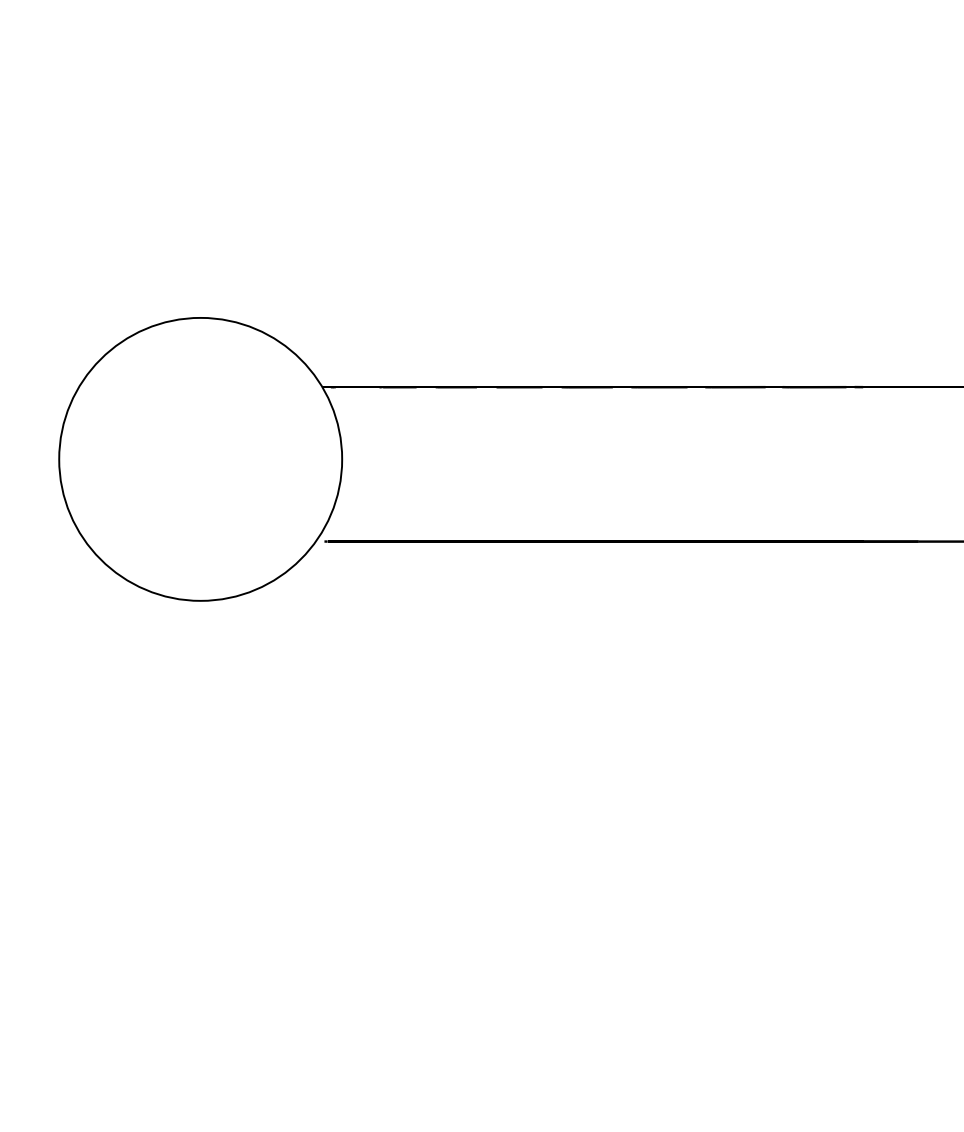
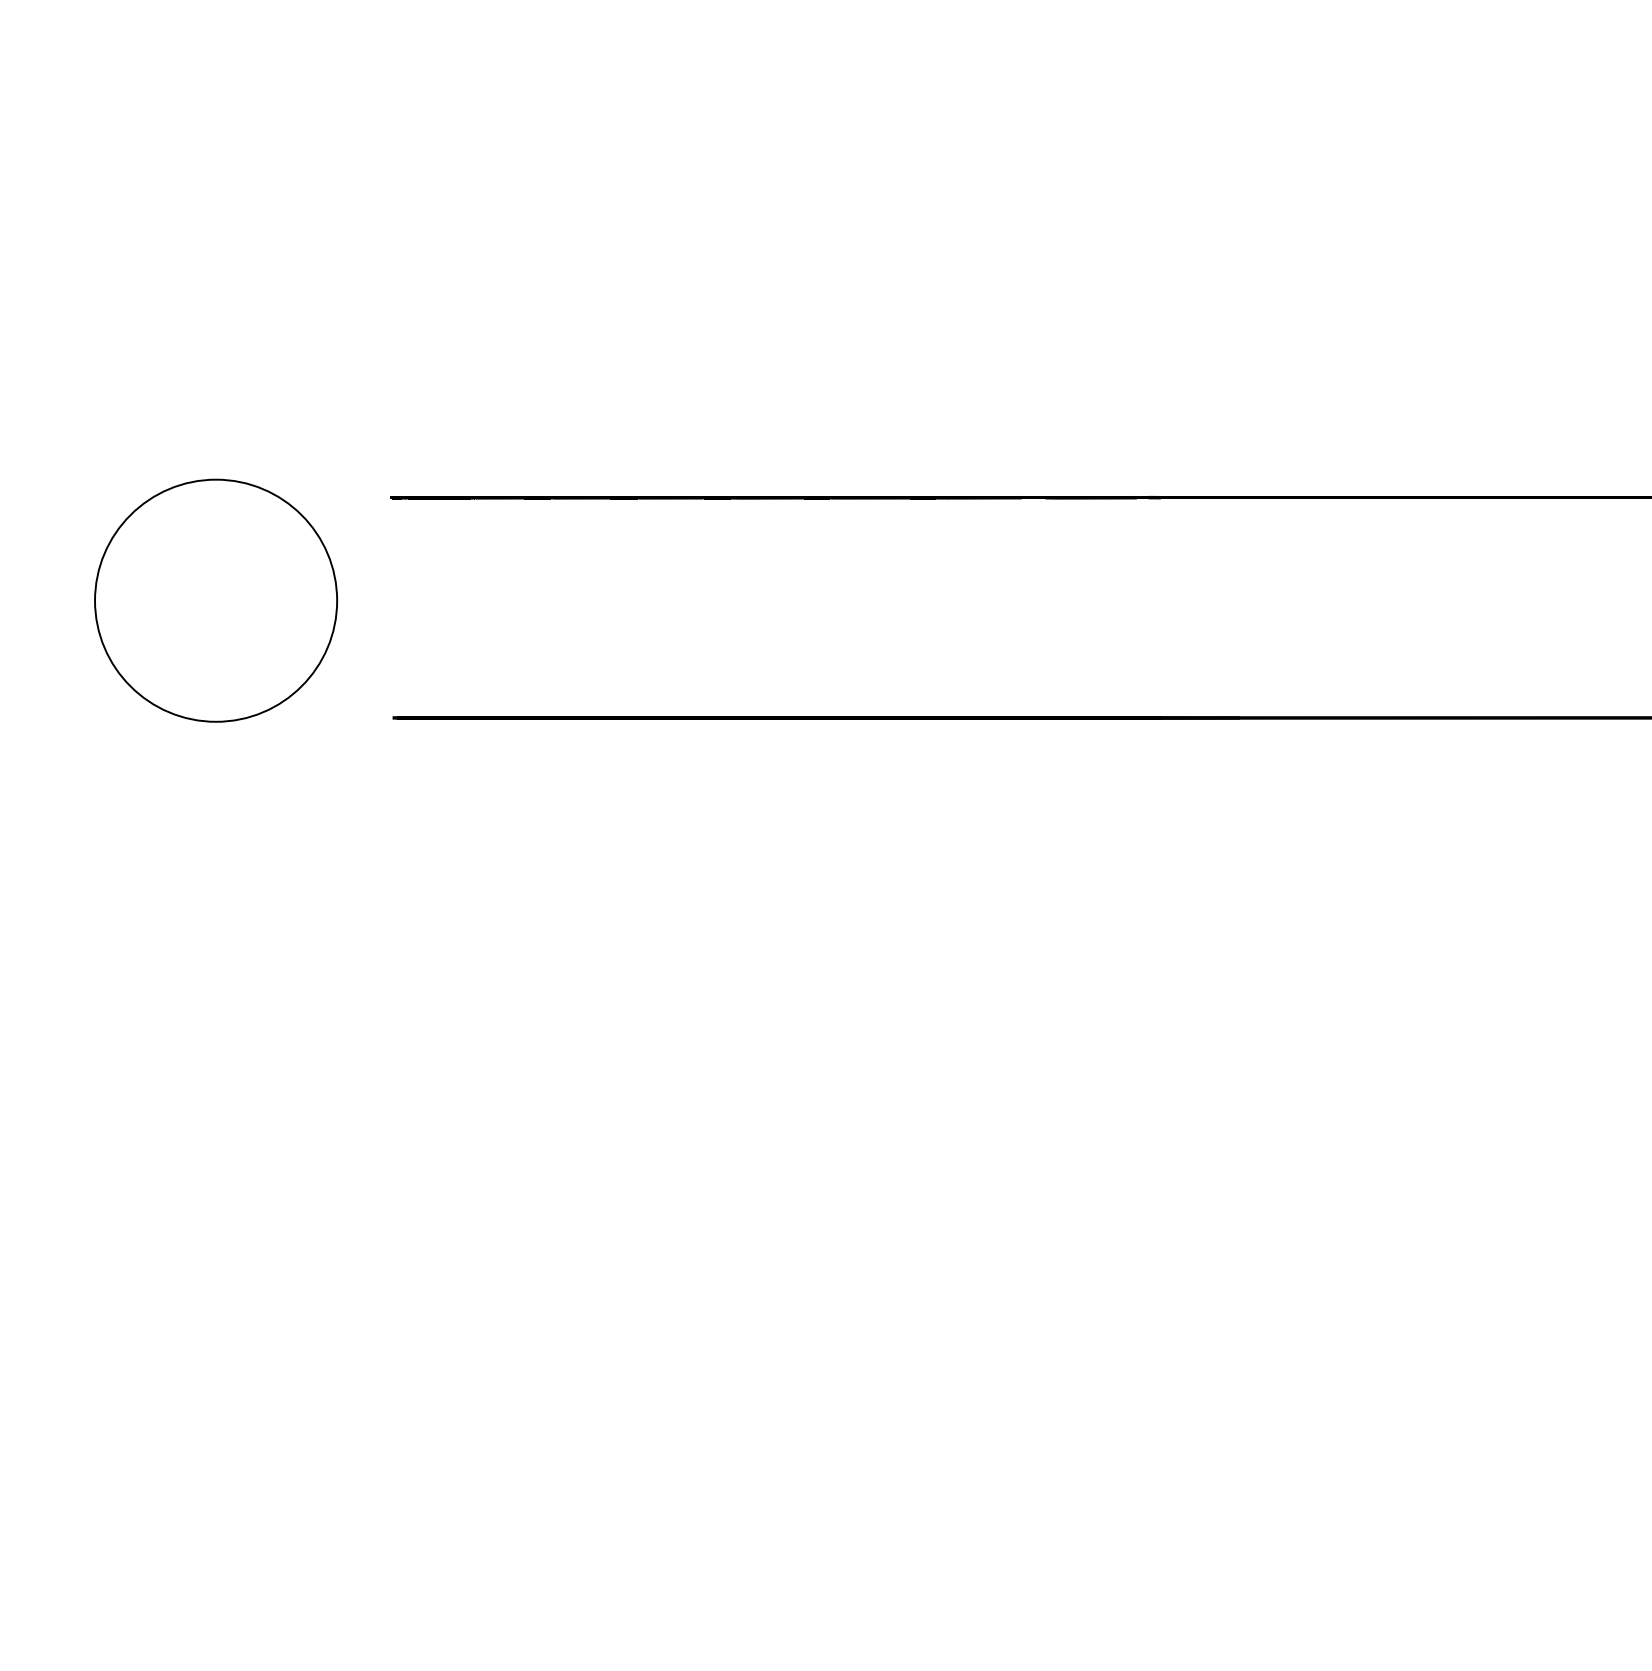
circle: (200, 459) -> (215, 600), size x0.6

